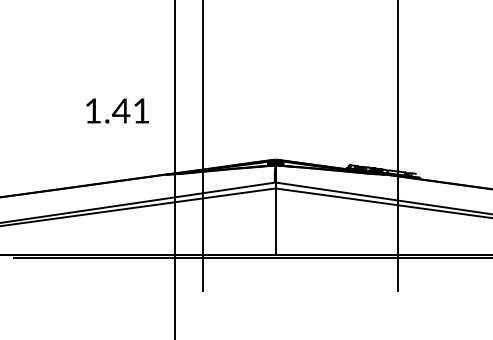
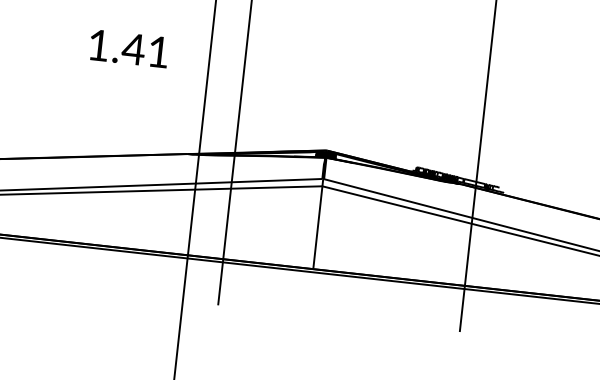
text: (117, 110) -> (129, 48), moved

